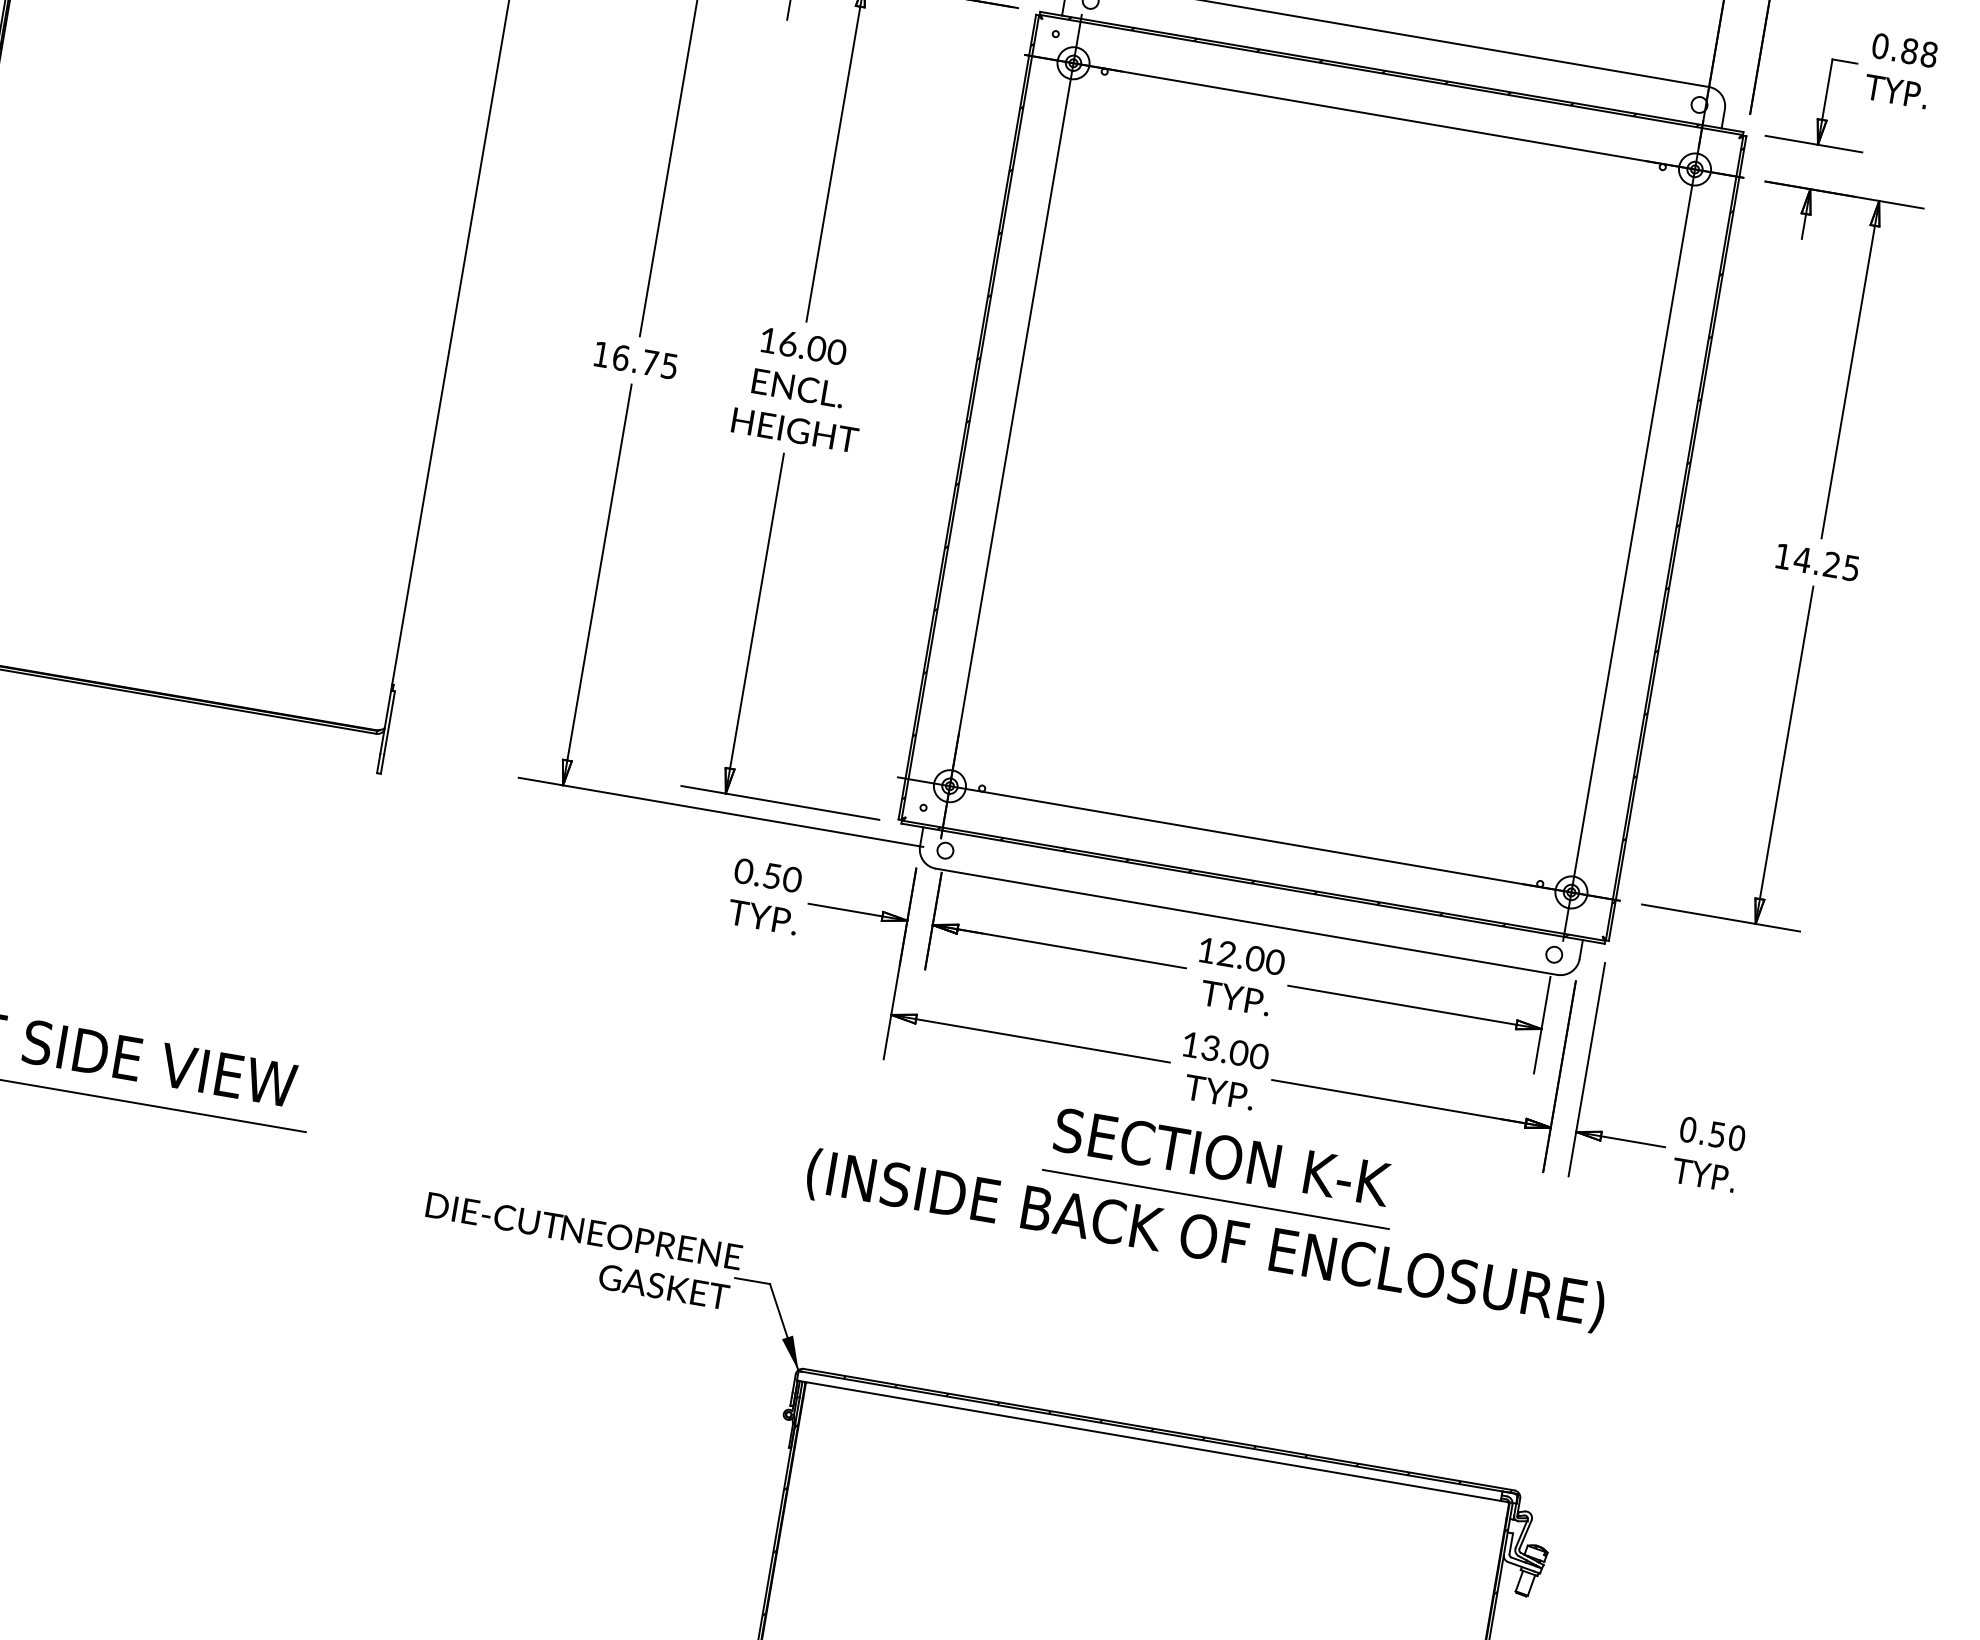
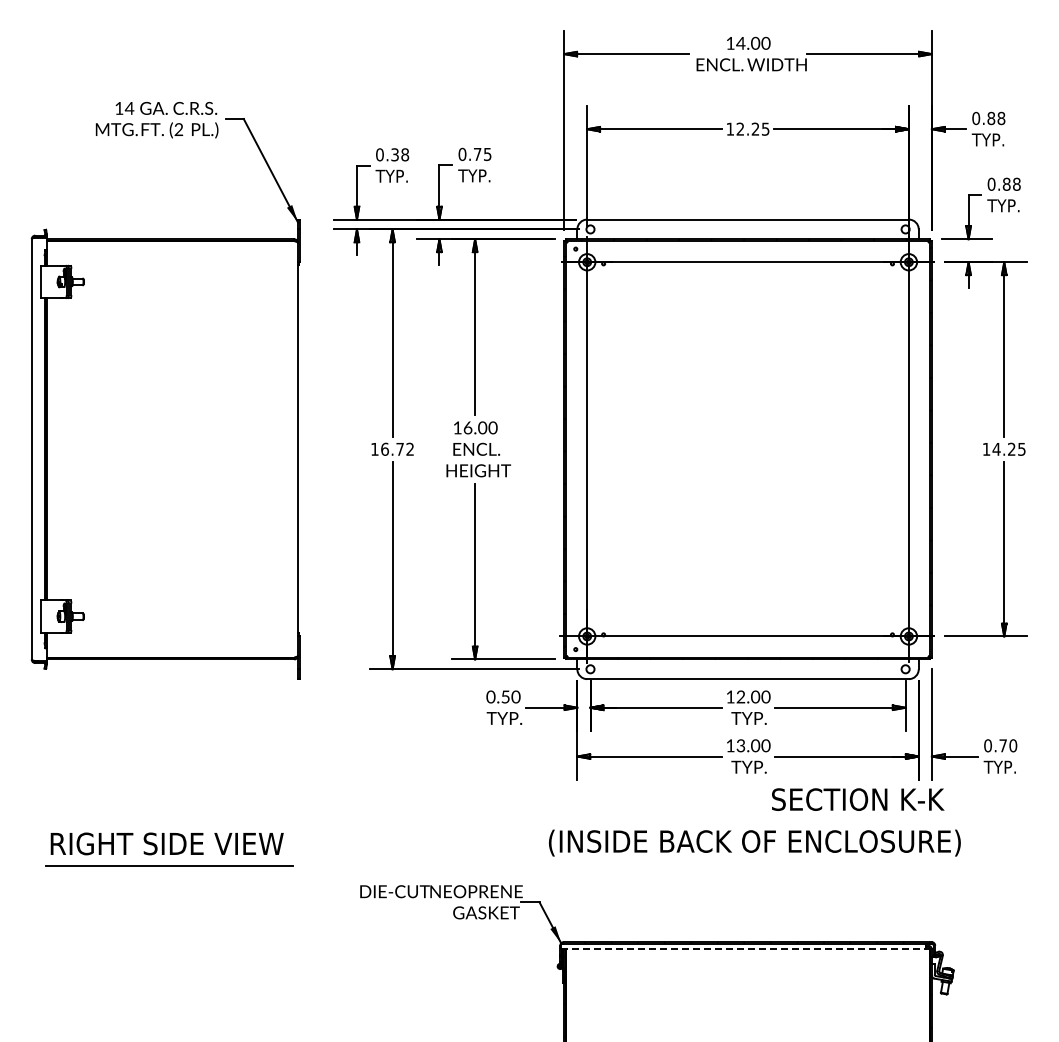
text: (668, 364) -> (409, 448), 16.75 -> 16.72
text: (1716, 1133) -> (1002, 745), 0.50 -> 0.70
text: (1223, 1157) -> (858, 799), moved
line: (1215, 1199) -> (756, 821), removed
line: (1150, 1440) -> (744, 948), solid -> dashed

